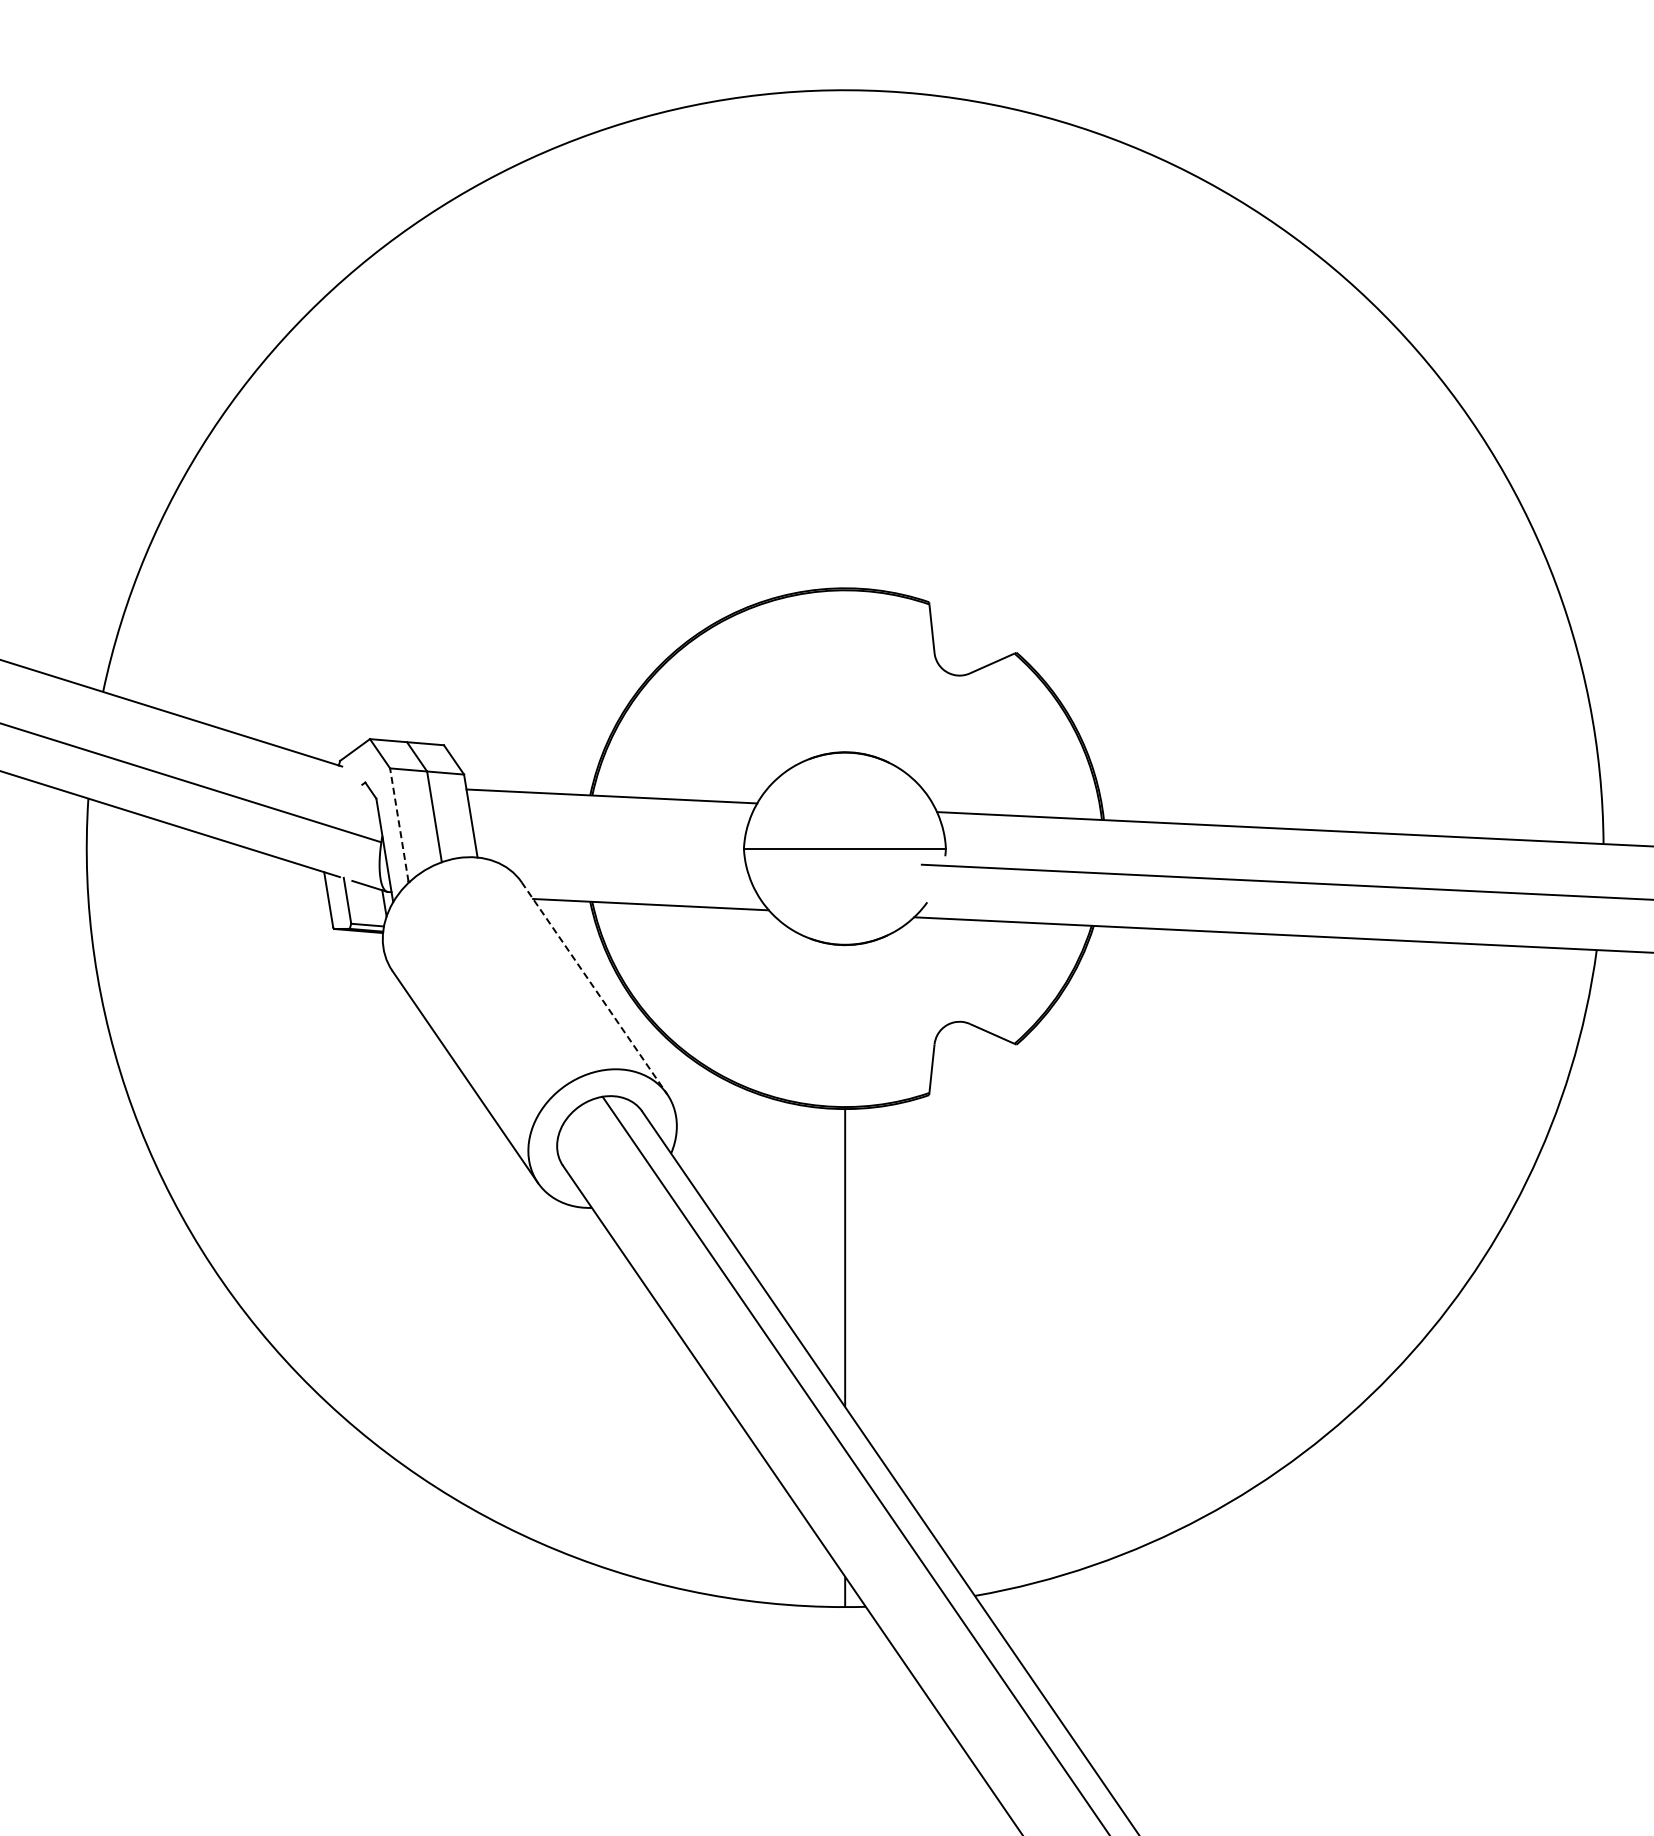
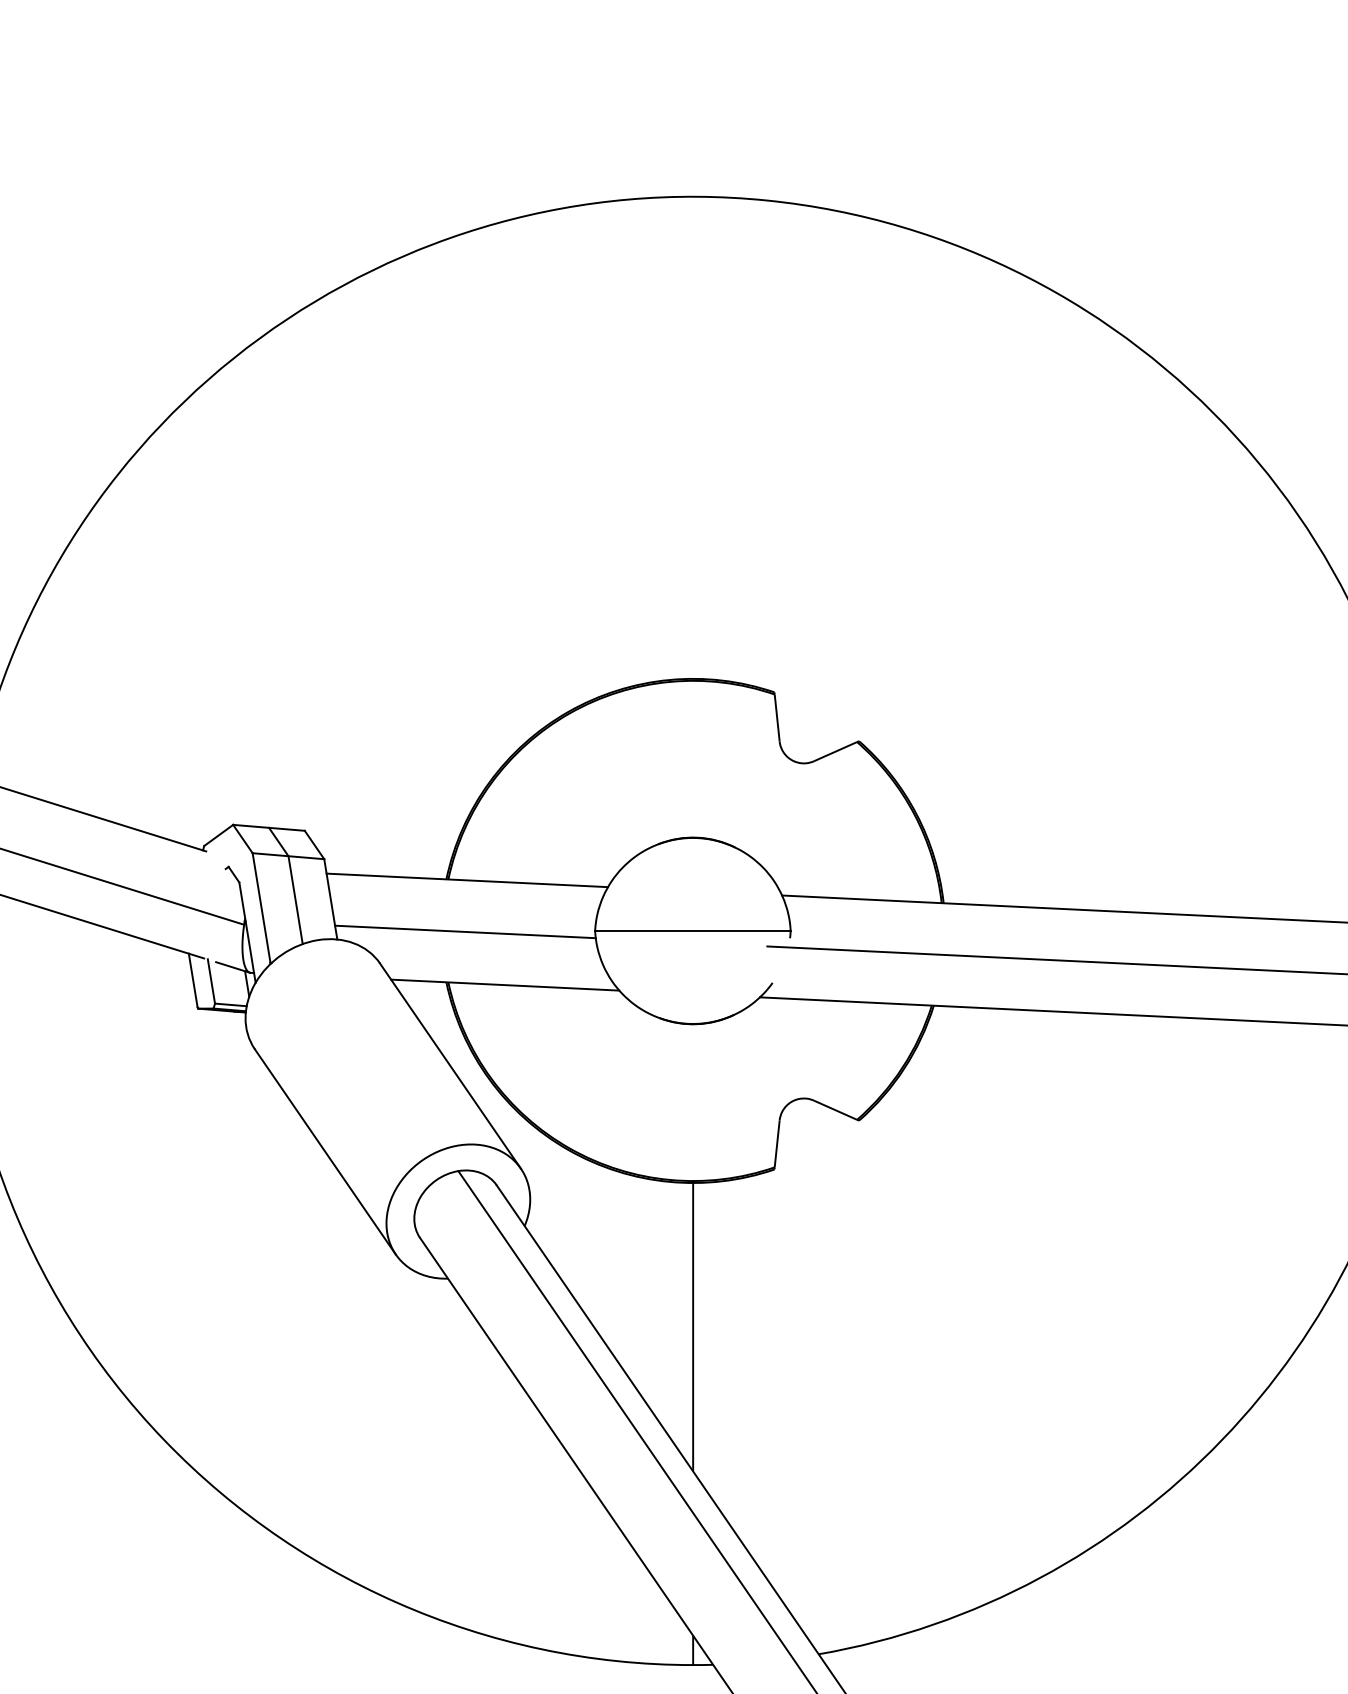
line: (399, 824) -> (261, 907), dashed -> solid
line: (609, 849) -> (465, 931), added
line: (594, 988) -> (450, 1066), dashed -> solid

